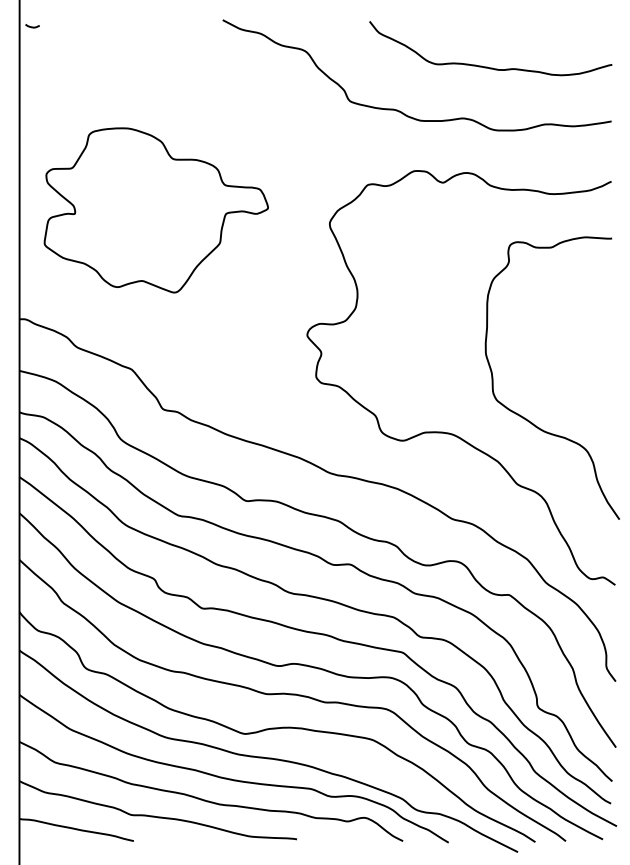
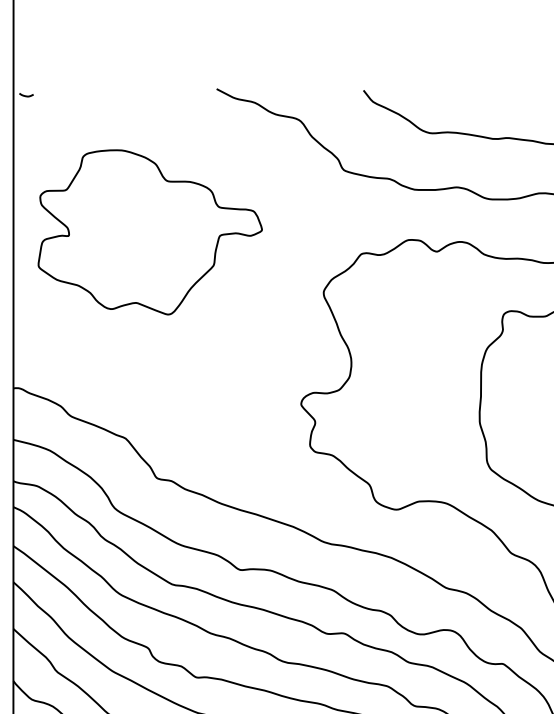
part: (155, 210) -> (149, 232), moved

